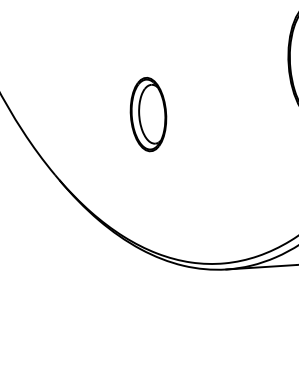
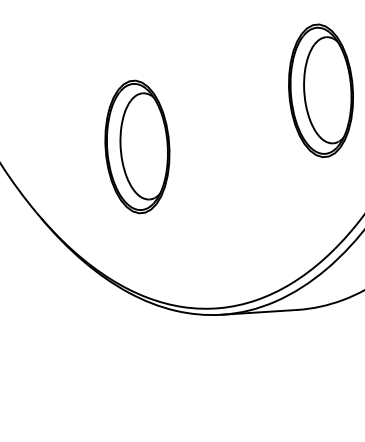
part: (148, 114) -> (137, 146), size x1.67

